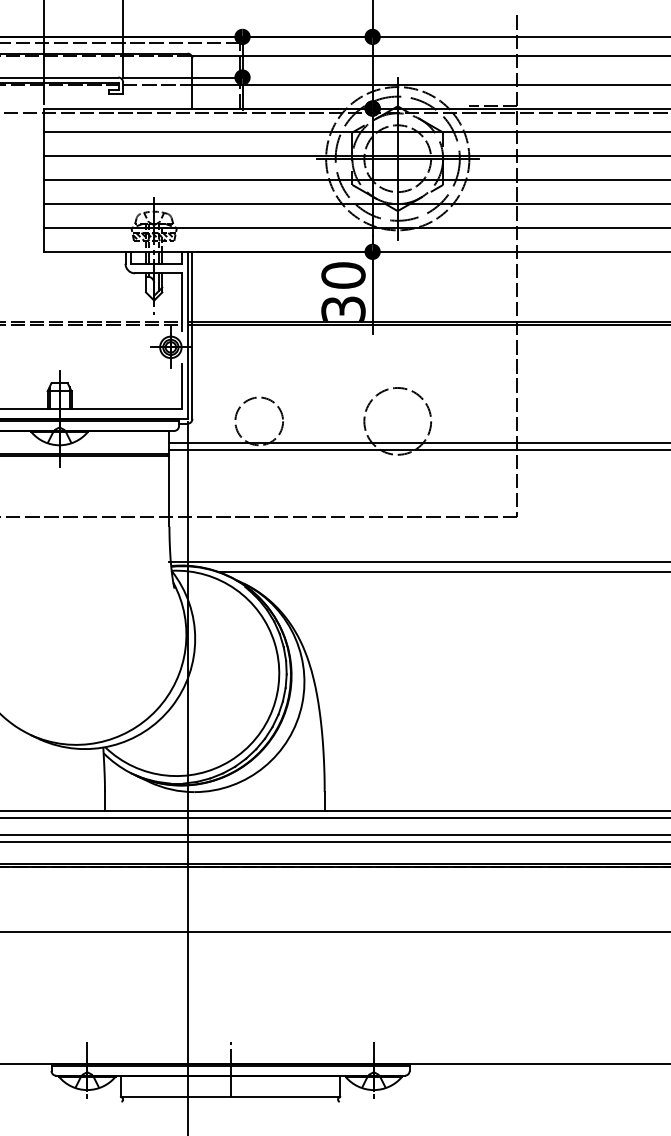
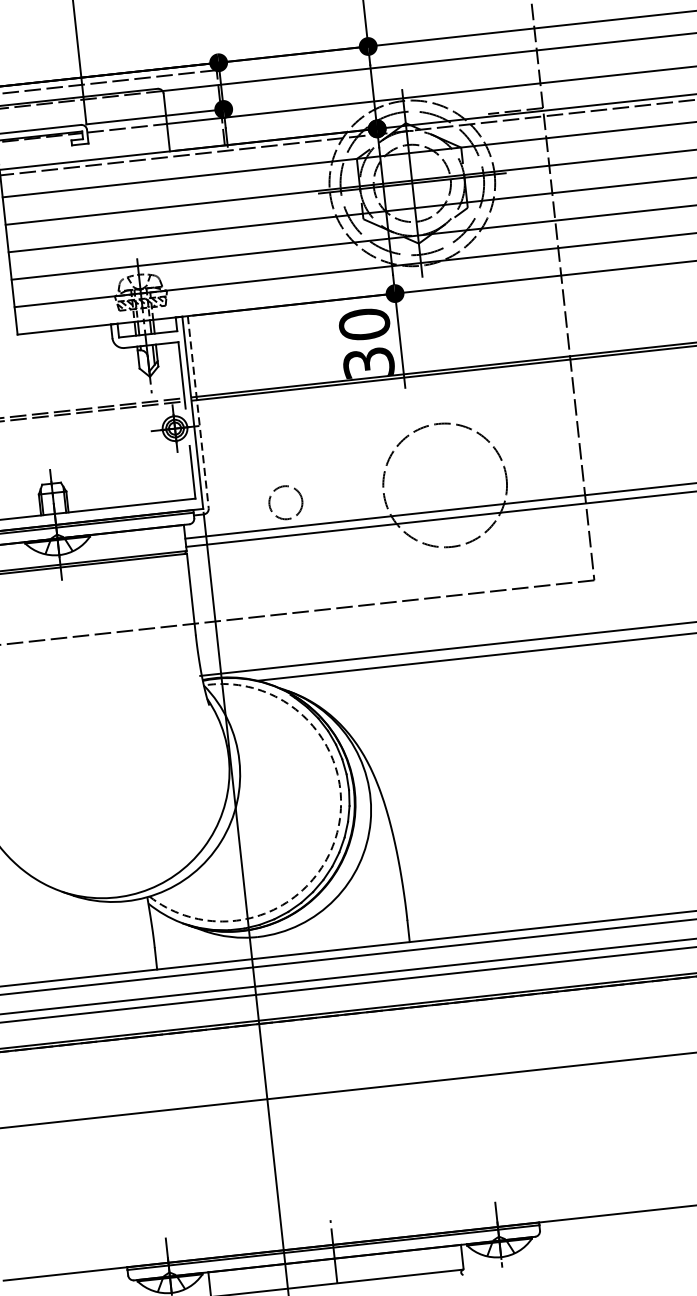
line: (192, 335) -> (198, 412), solid -> dashed
circle: (397, 420) -> (444, 484), size x1.6
circle: (259, 421) -> (286, 502), size x0.6
arc: (272, 709) -> (337, 832), solid -> dashed

